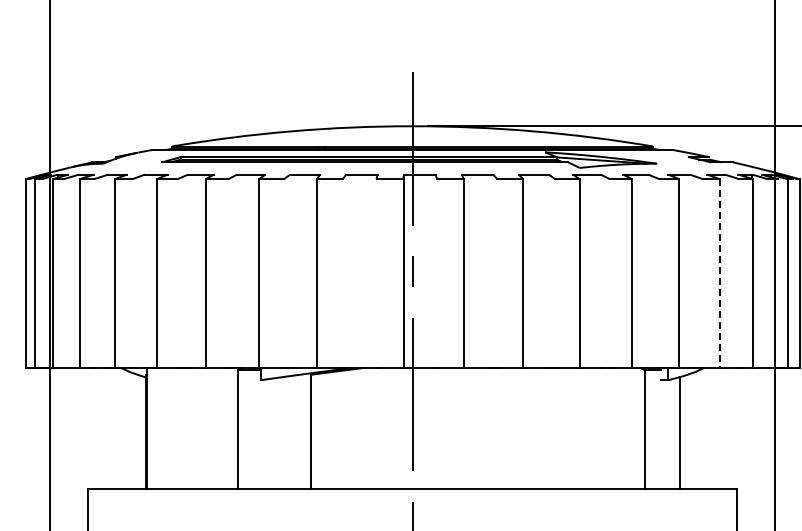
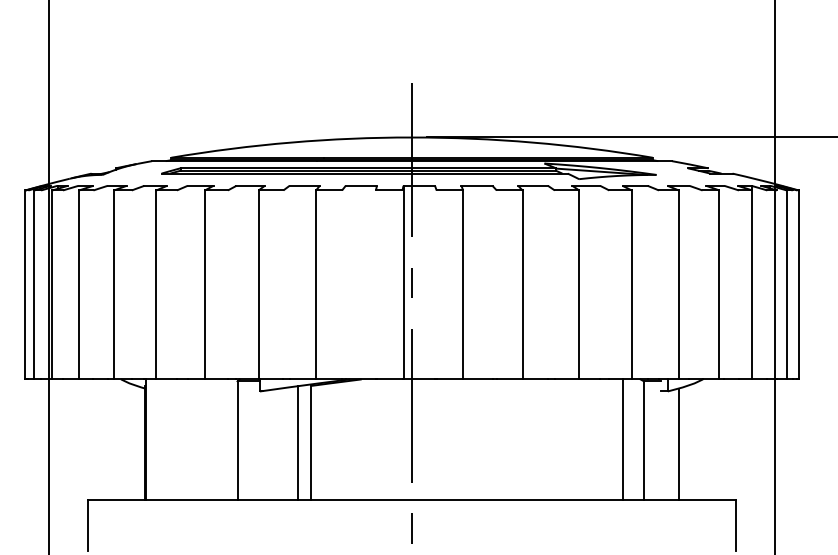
line: (720, 274) -> (719, 285), dashed -> solid
line: (623, 428) -> (622, 439), added
line: (299, 431) -> (298, 442), added

